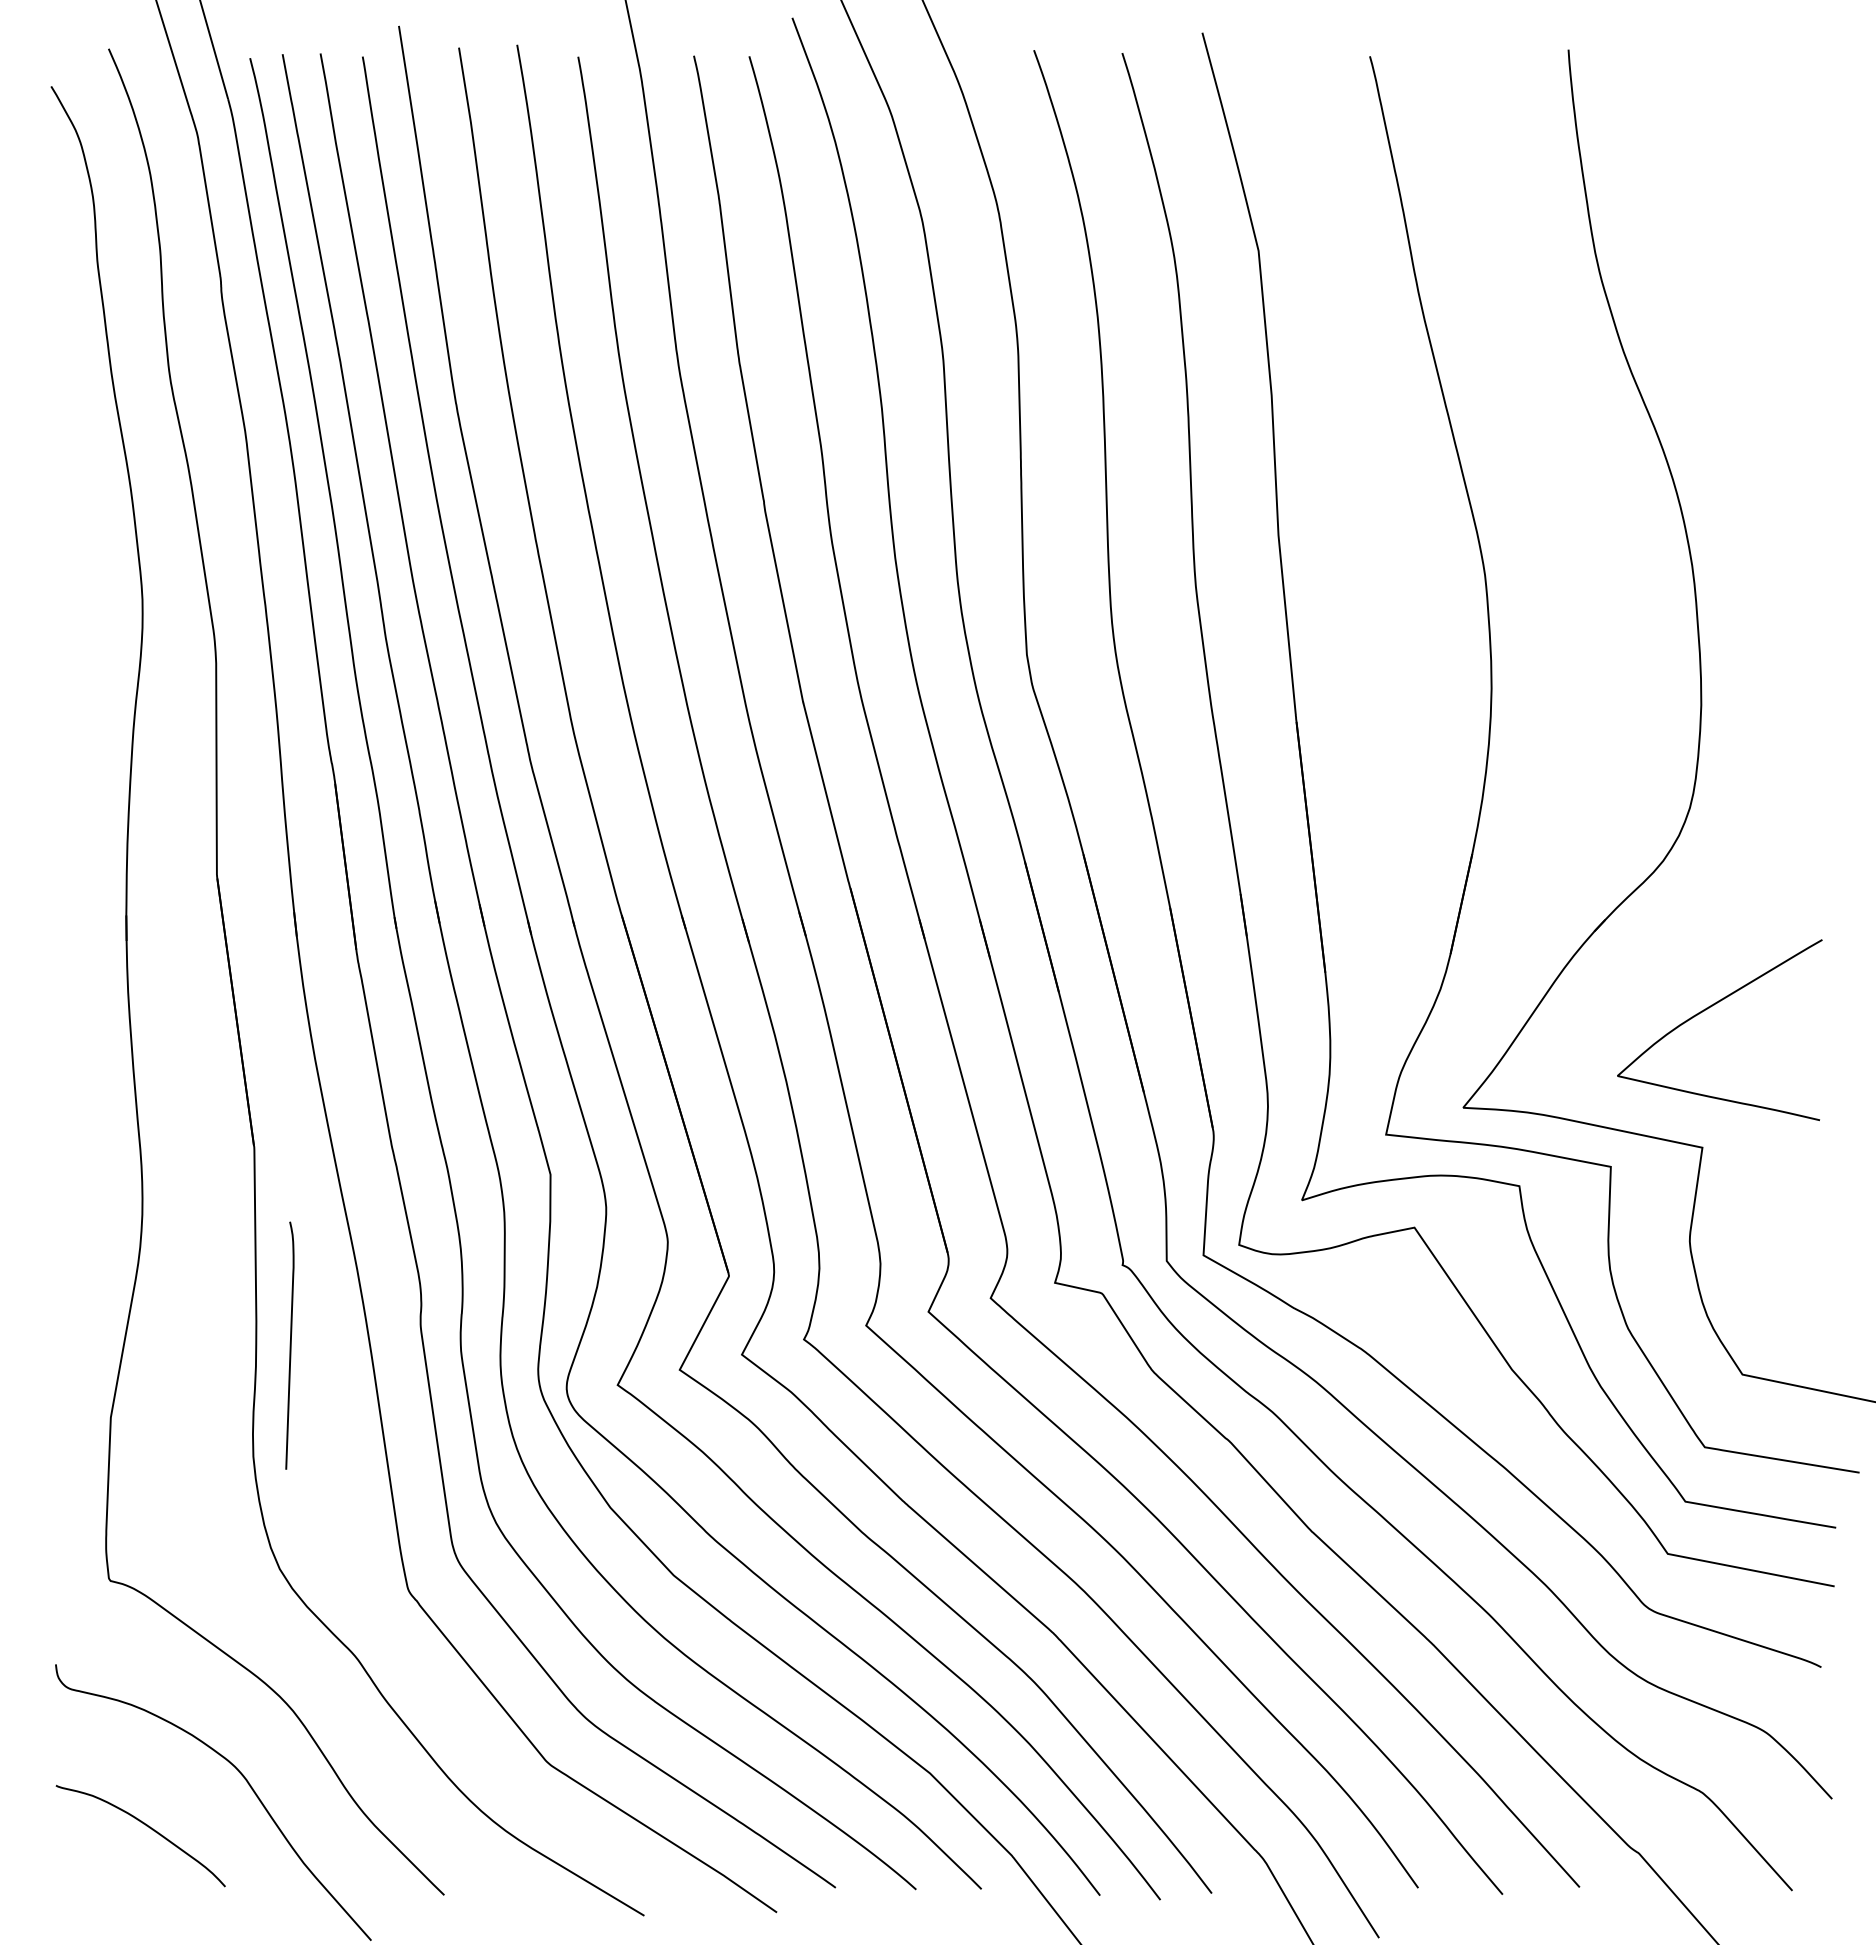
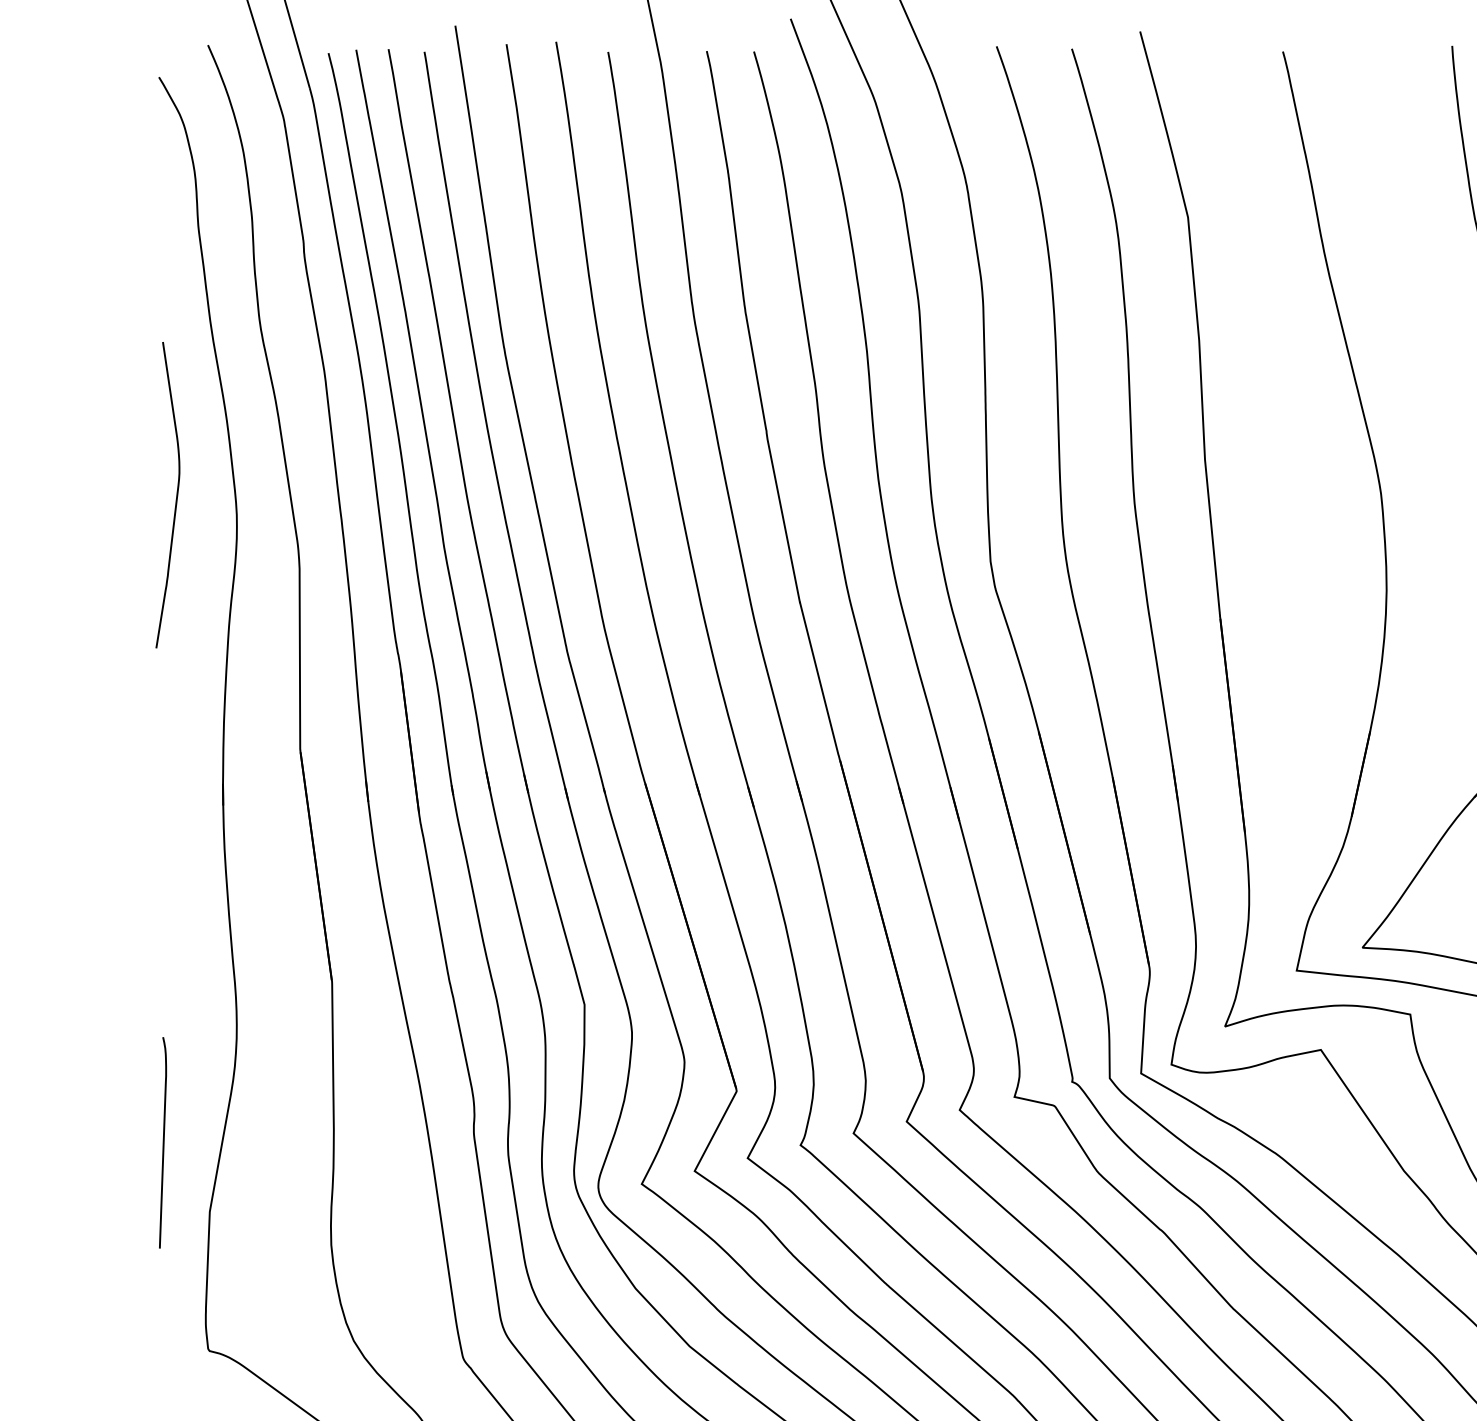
curve: (71, 576) -> (176, 494), added
curve: (289, 1345) -> (162, 1142), moved

